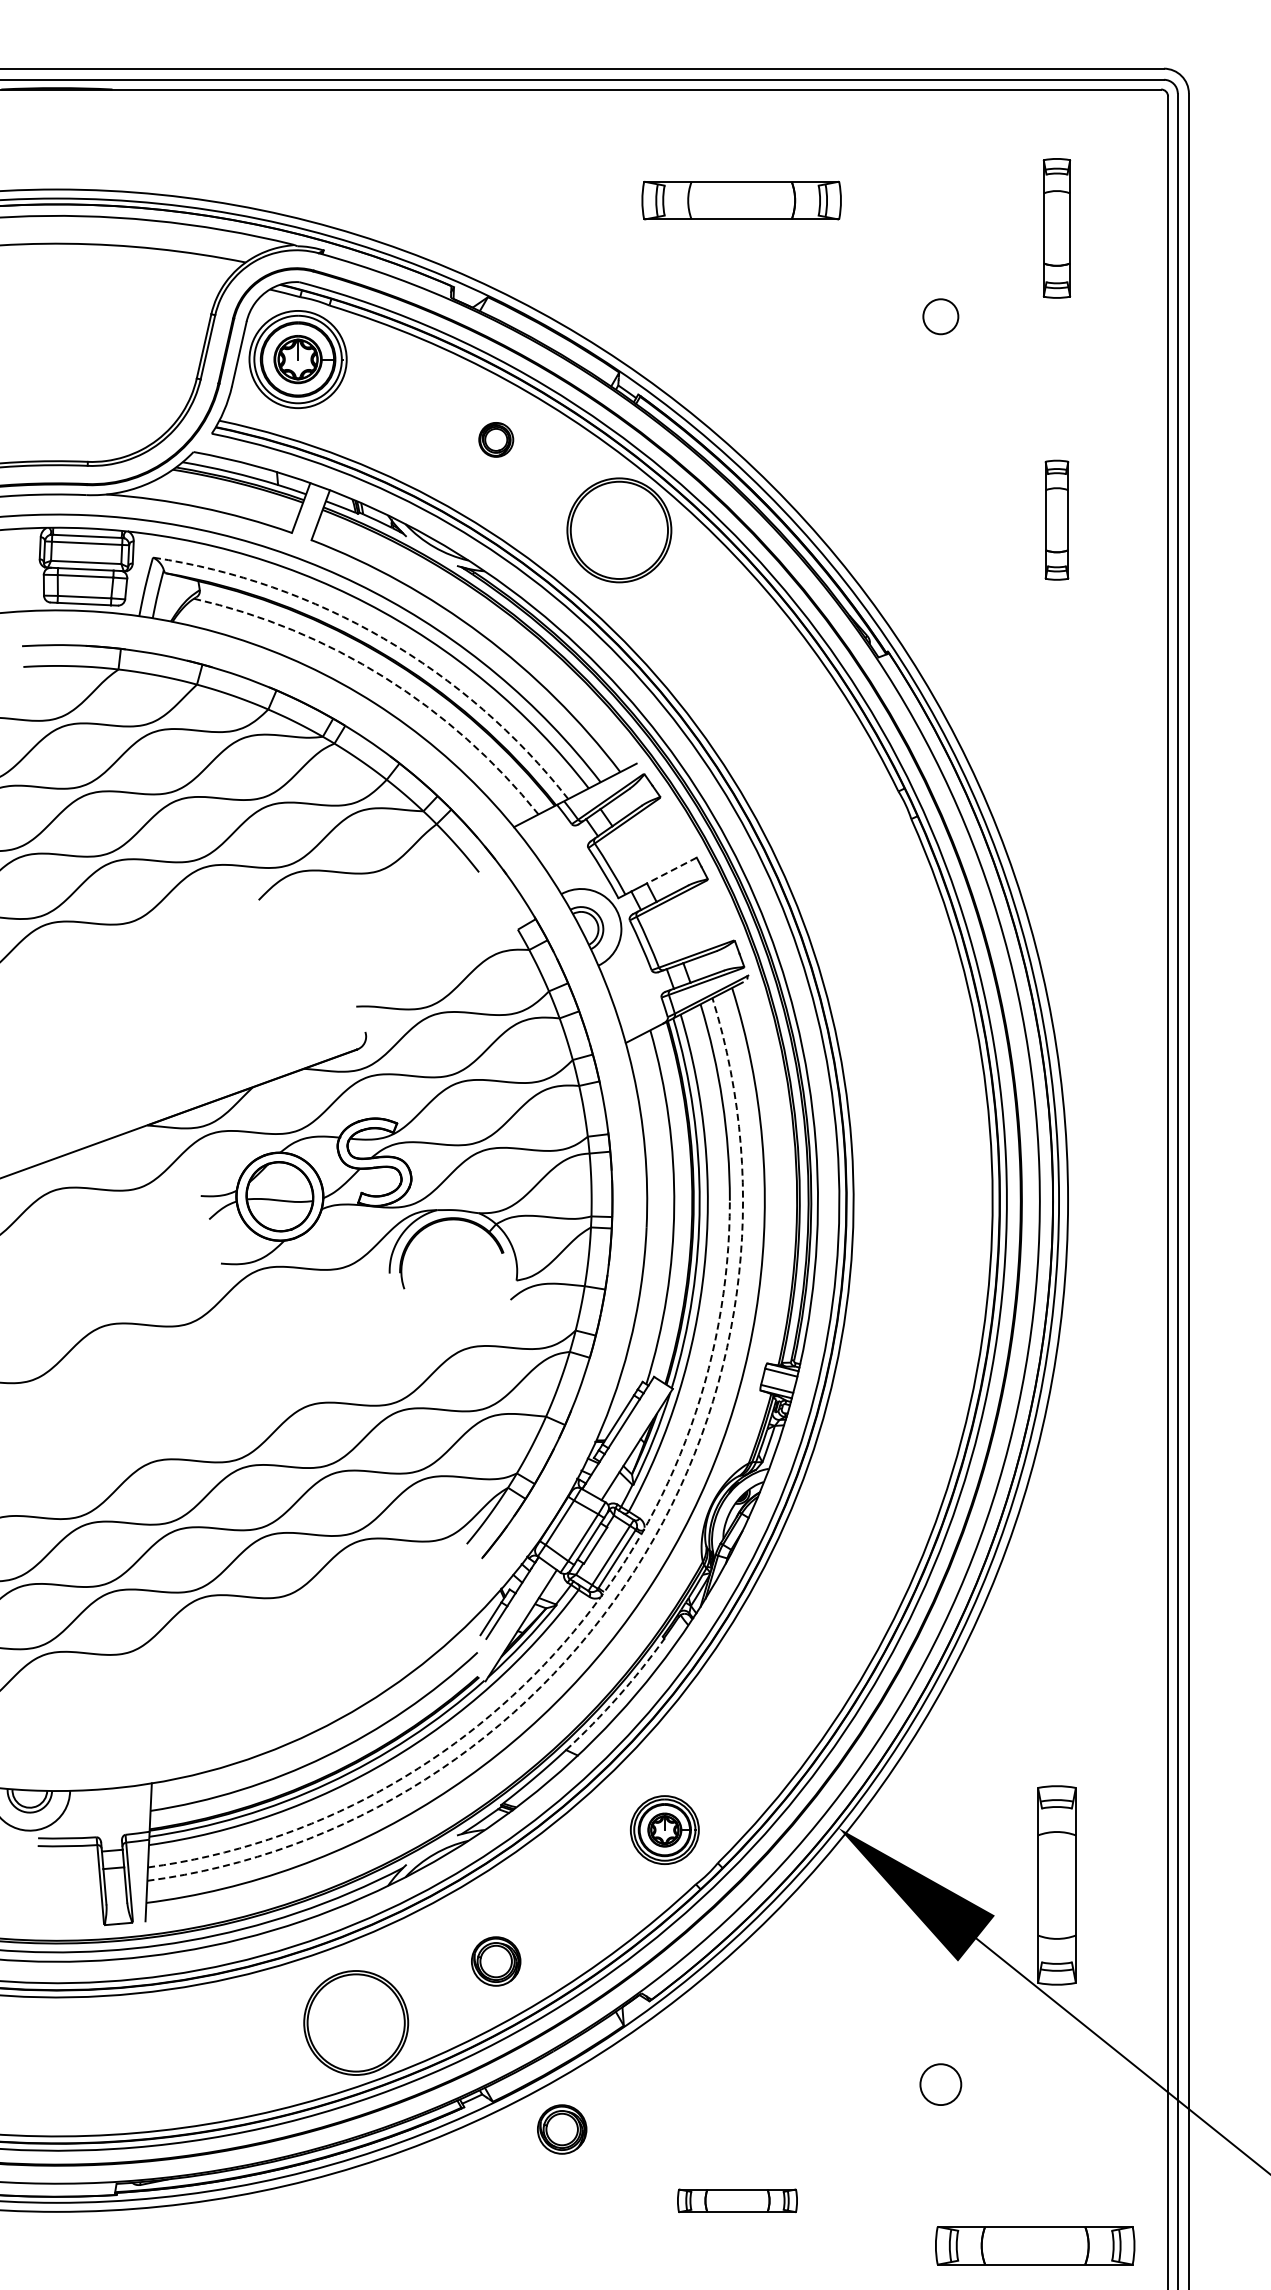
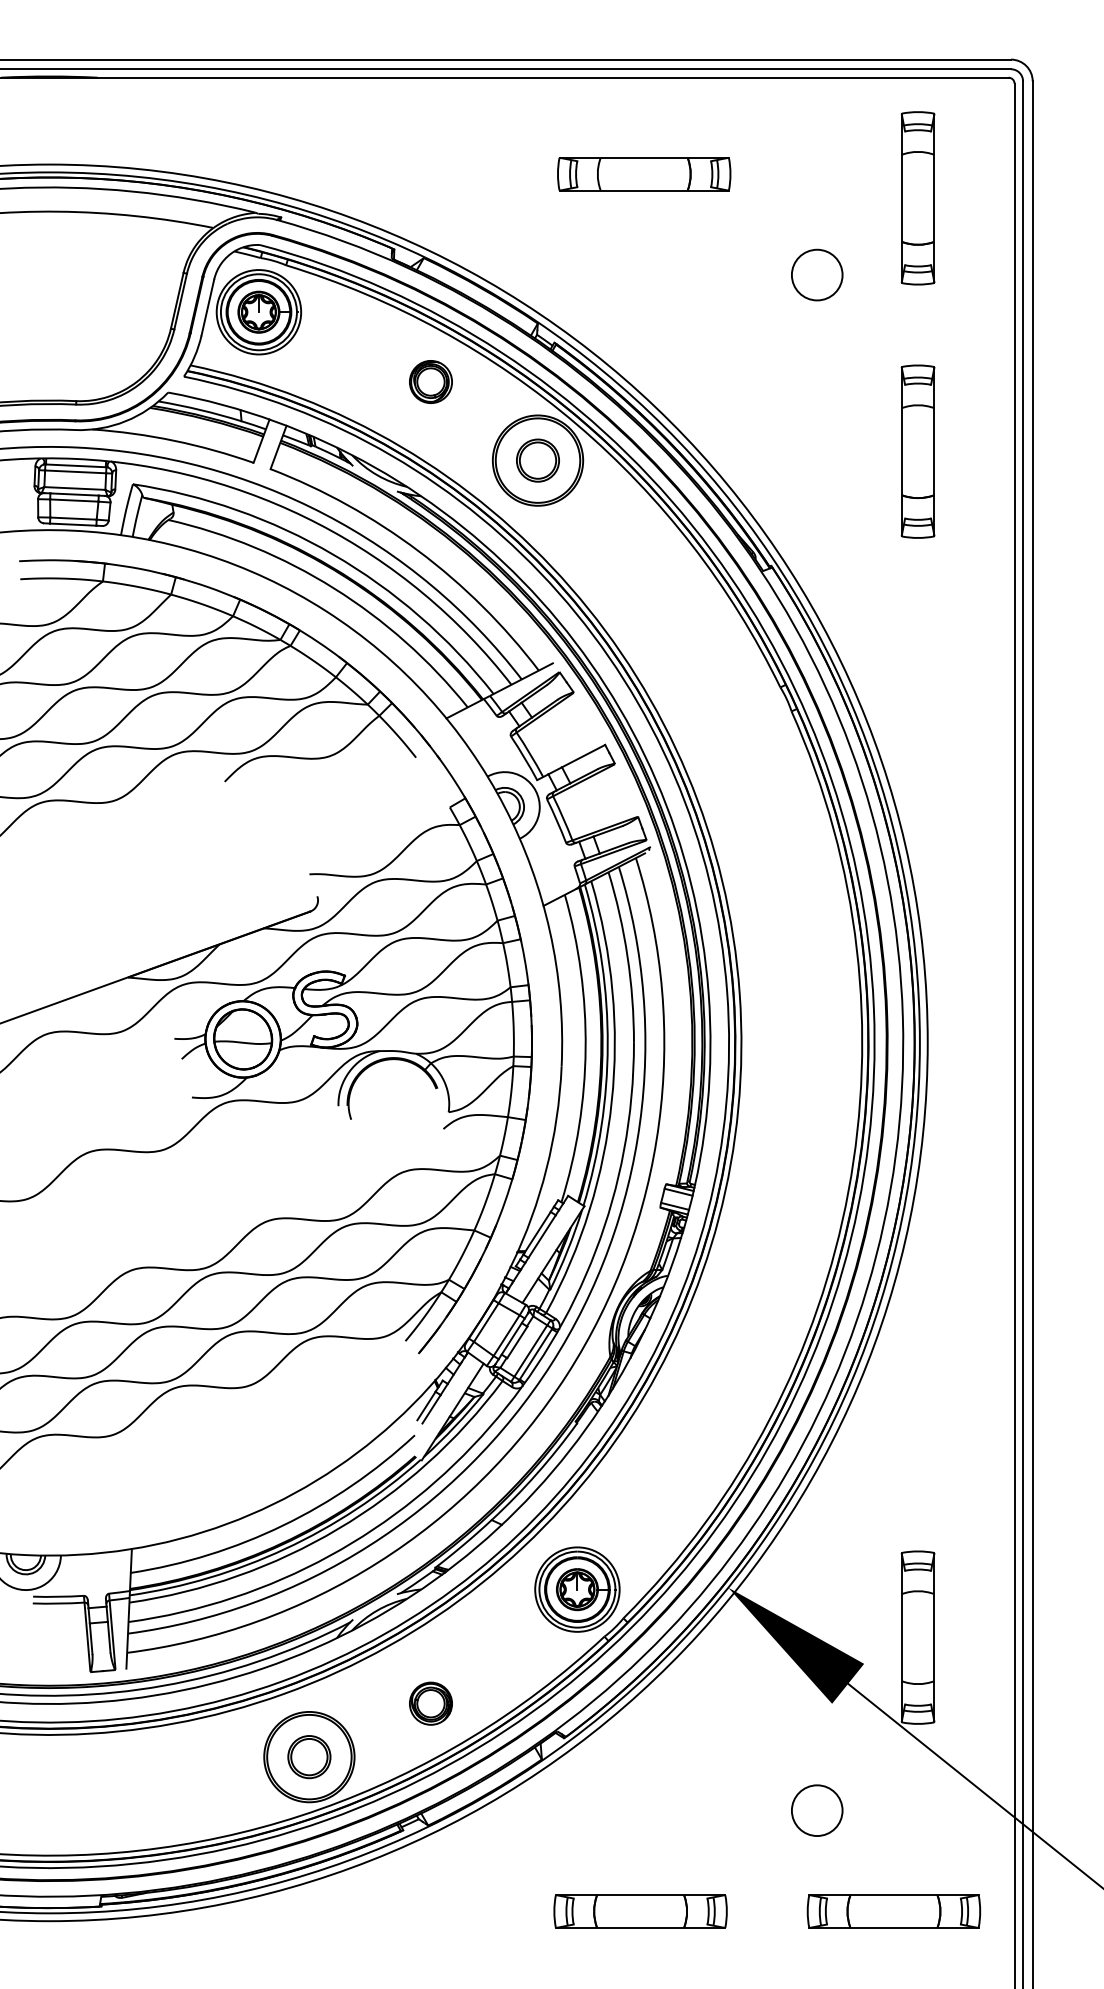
part: (1056, 228) -> (917, 198), size x1.43
circle: (940, 316) -> (816, 274), size x1.67
part: (496, 439) -> (431, 381), size x1.43
part: (1056, 520) -> (917, 452), size x1.67
part: (619, 530) -> (538, 460), added
arc: (383, 638) -> (333, 554), dashed -> solid
arc: (384, 677) -> (333, 588), dashed -> solid
line: (671, 870) -> (583, 756), dashed -> solid
arc: (634, 1570) -> (551, 1364), dashed -> solid
arc: (563, 1643) -> (489, 1427), dashed -> solid
arc: (618, 1696) -> (537, 1473), dashed -> solid
part: (664, 1829) -> (577, 1589), size x1.43
part: (356, 2022) -> (309, 1756), added
circle: (940, 2084) -> (816, 1810), size x1.43
part: (562, 2129) -> (488, 1849), removed
part: (737, 2200) -> (640, 1911), size x1.67
part: (1035, 2245) -> (894, 1911), moved

